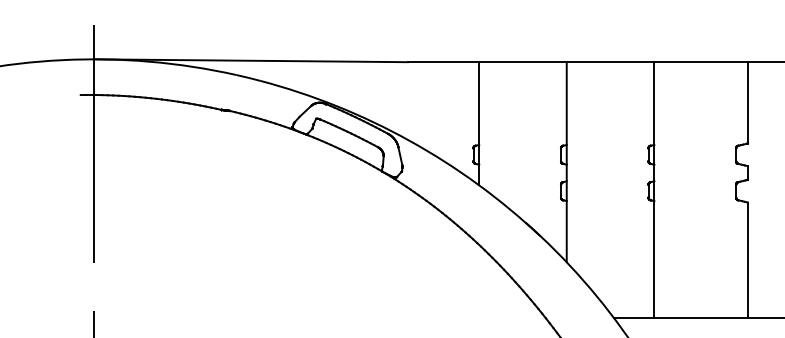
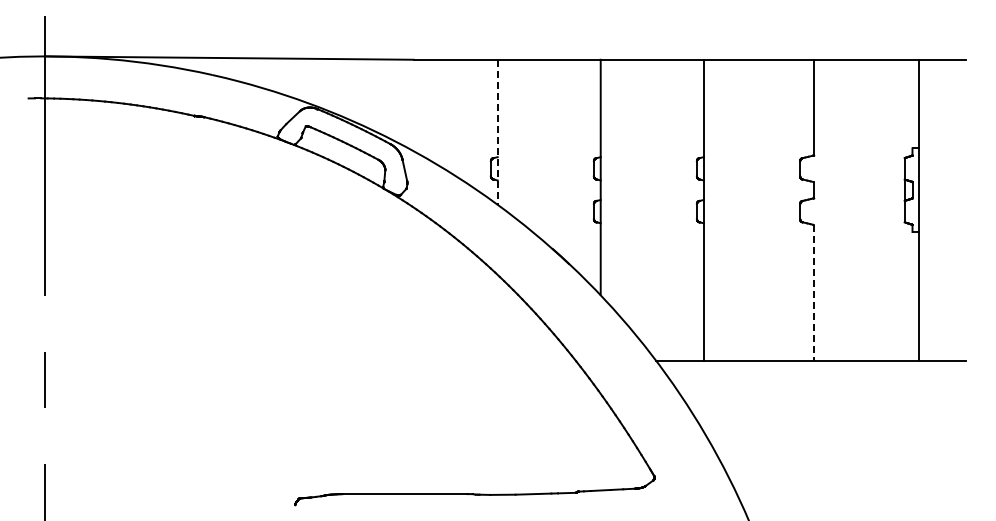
line: (479, 123) -> (497, 132), solid -> dashed
line: (748, 259) -> (814, 292), solid -> dashed

